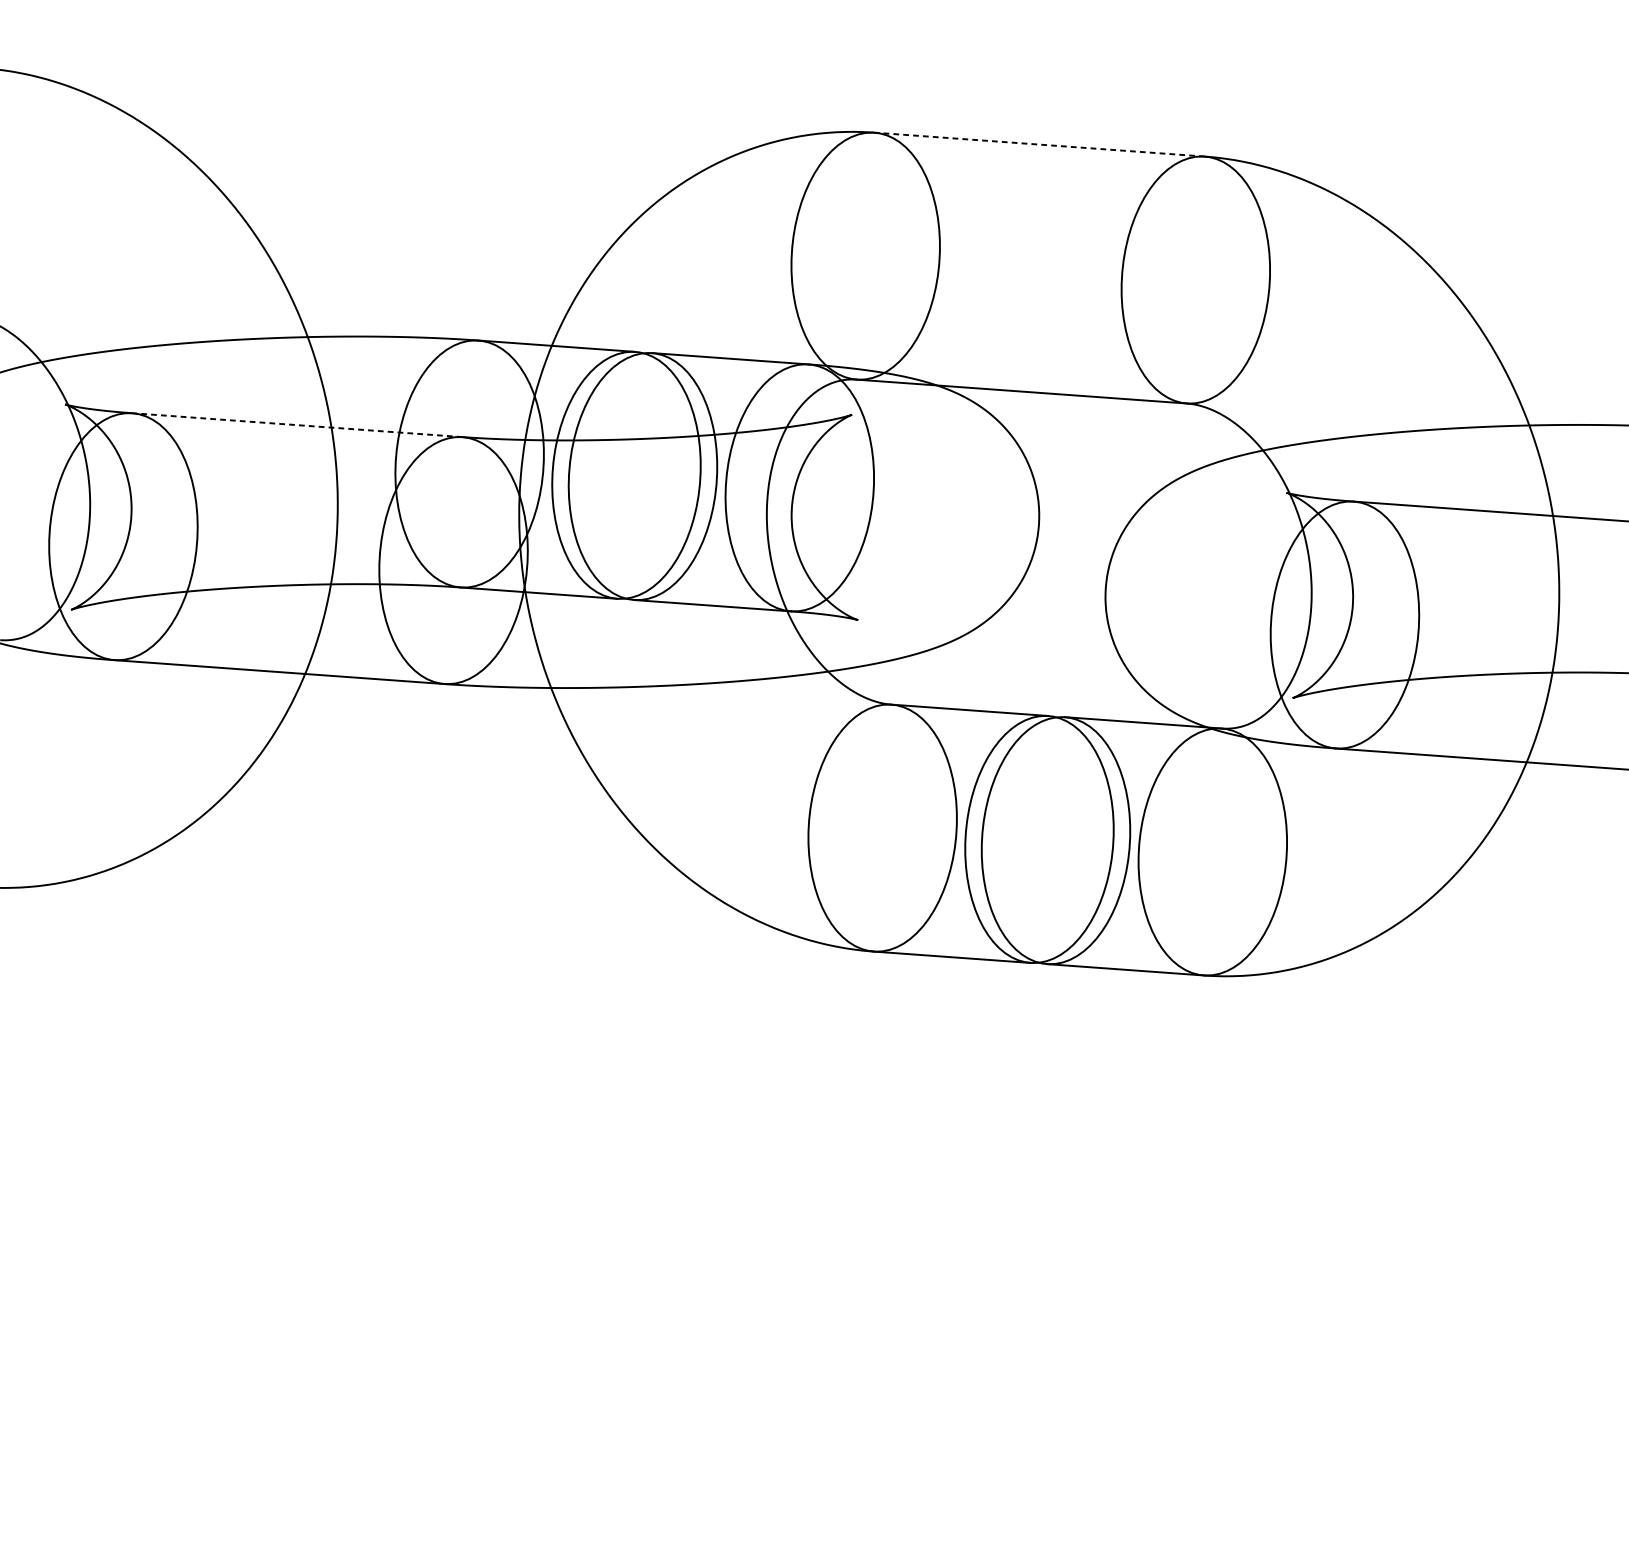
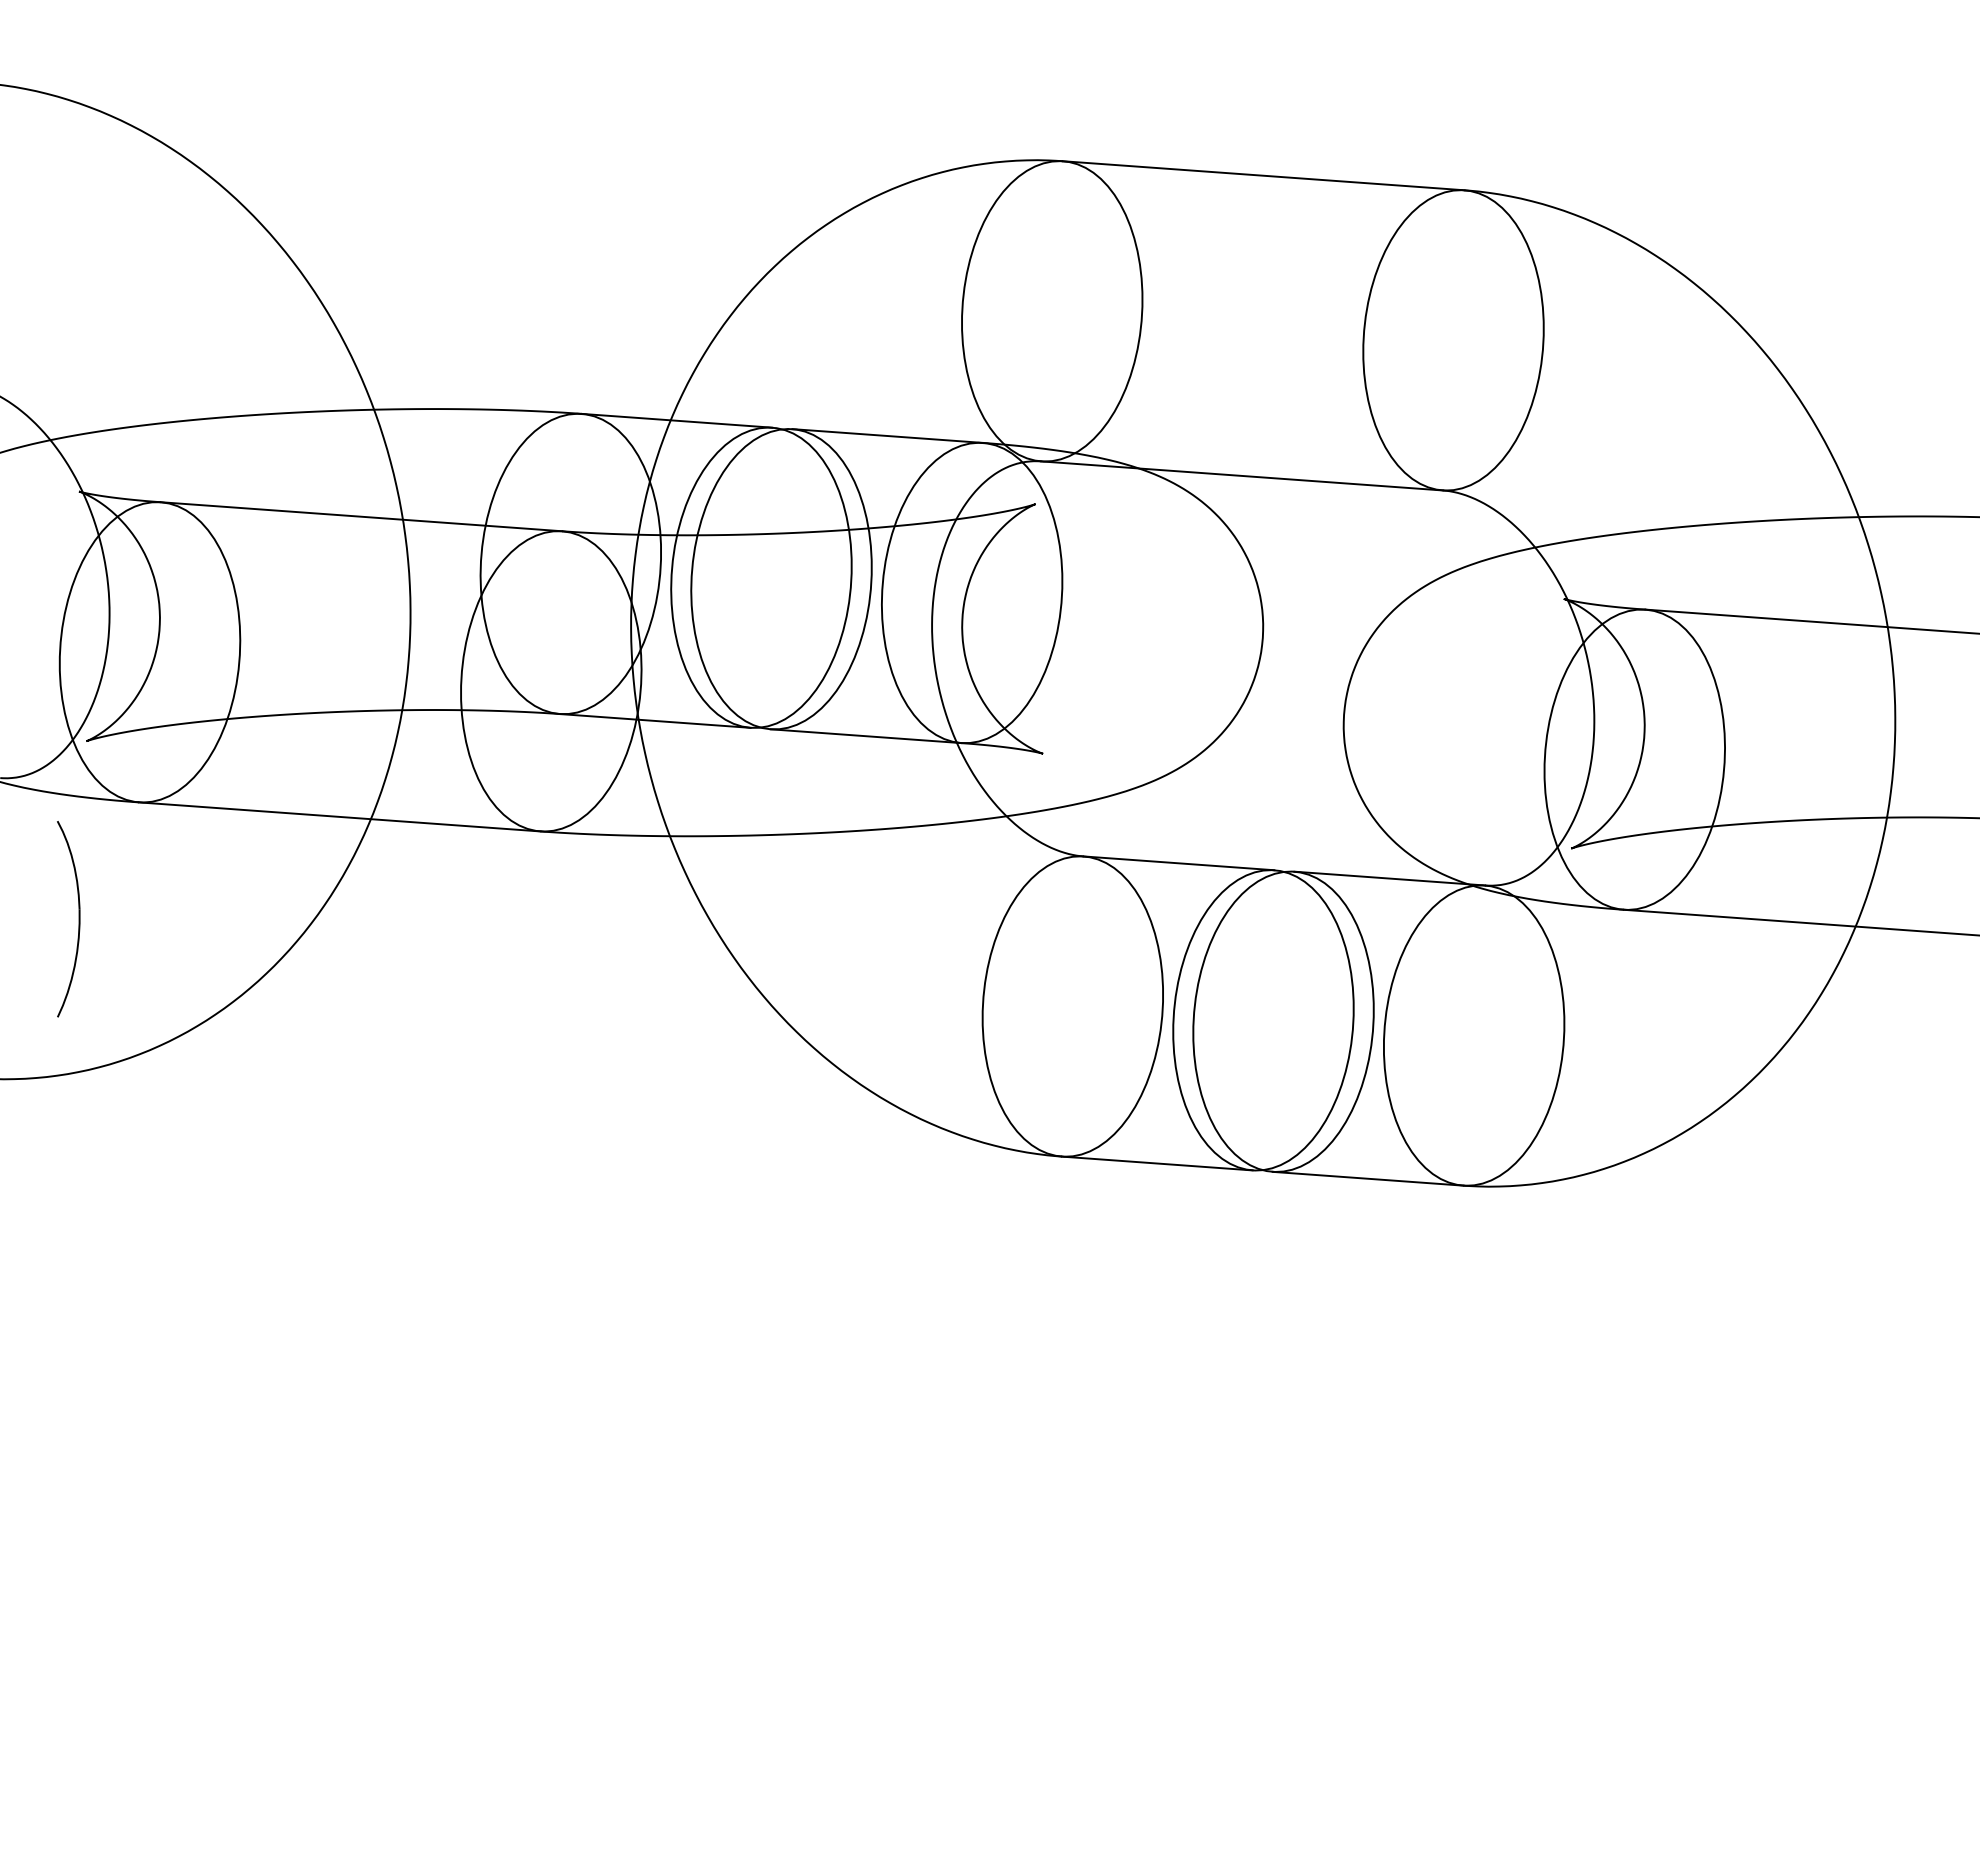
line: (1039, 144) -> (1263, 175), dashed -> solid
line: (297, 424) -> (361, 516), dashed -> solid
part: (64, 756) -> (78, 919), added

